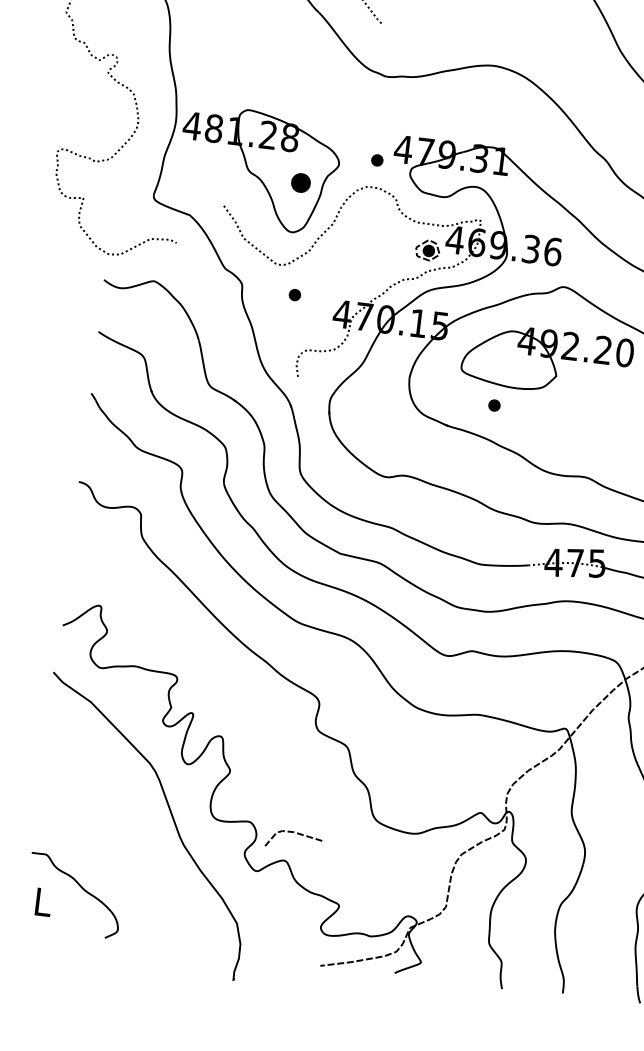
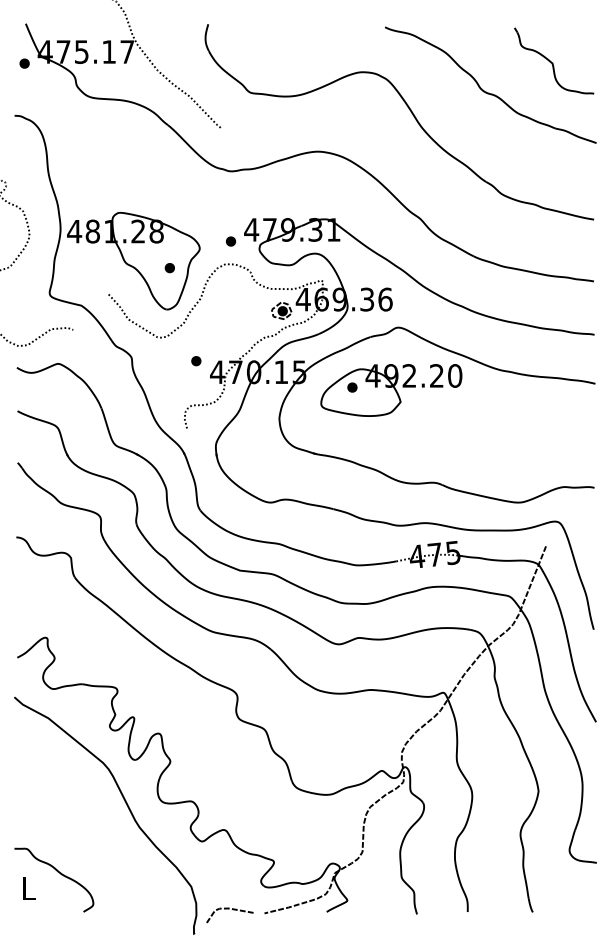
part: (300, 183) -> (169, 268), size x0.62
part: (295, 295) -> (196, 361), moved
part: (494, 405) -> (352, 387), moved
line: (294, 833) -> (229, 909), moved

